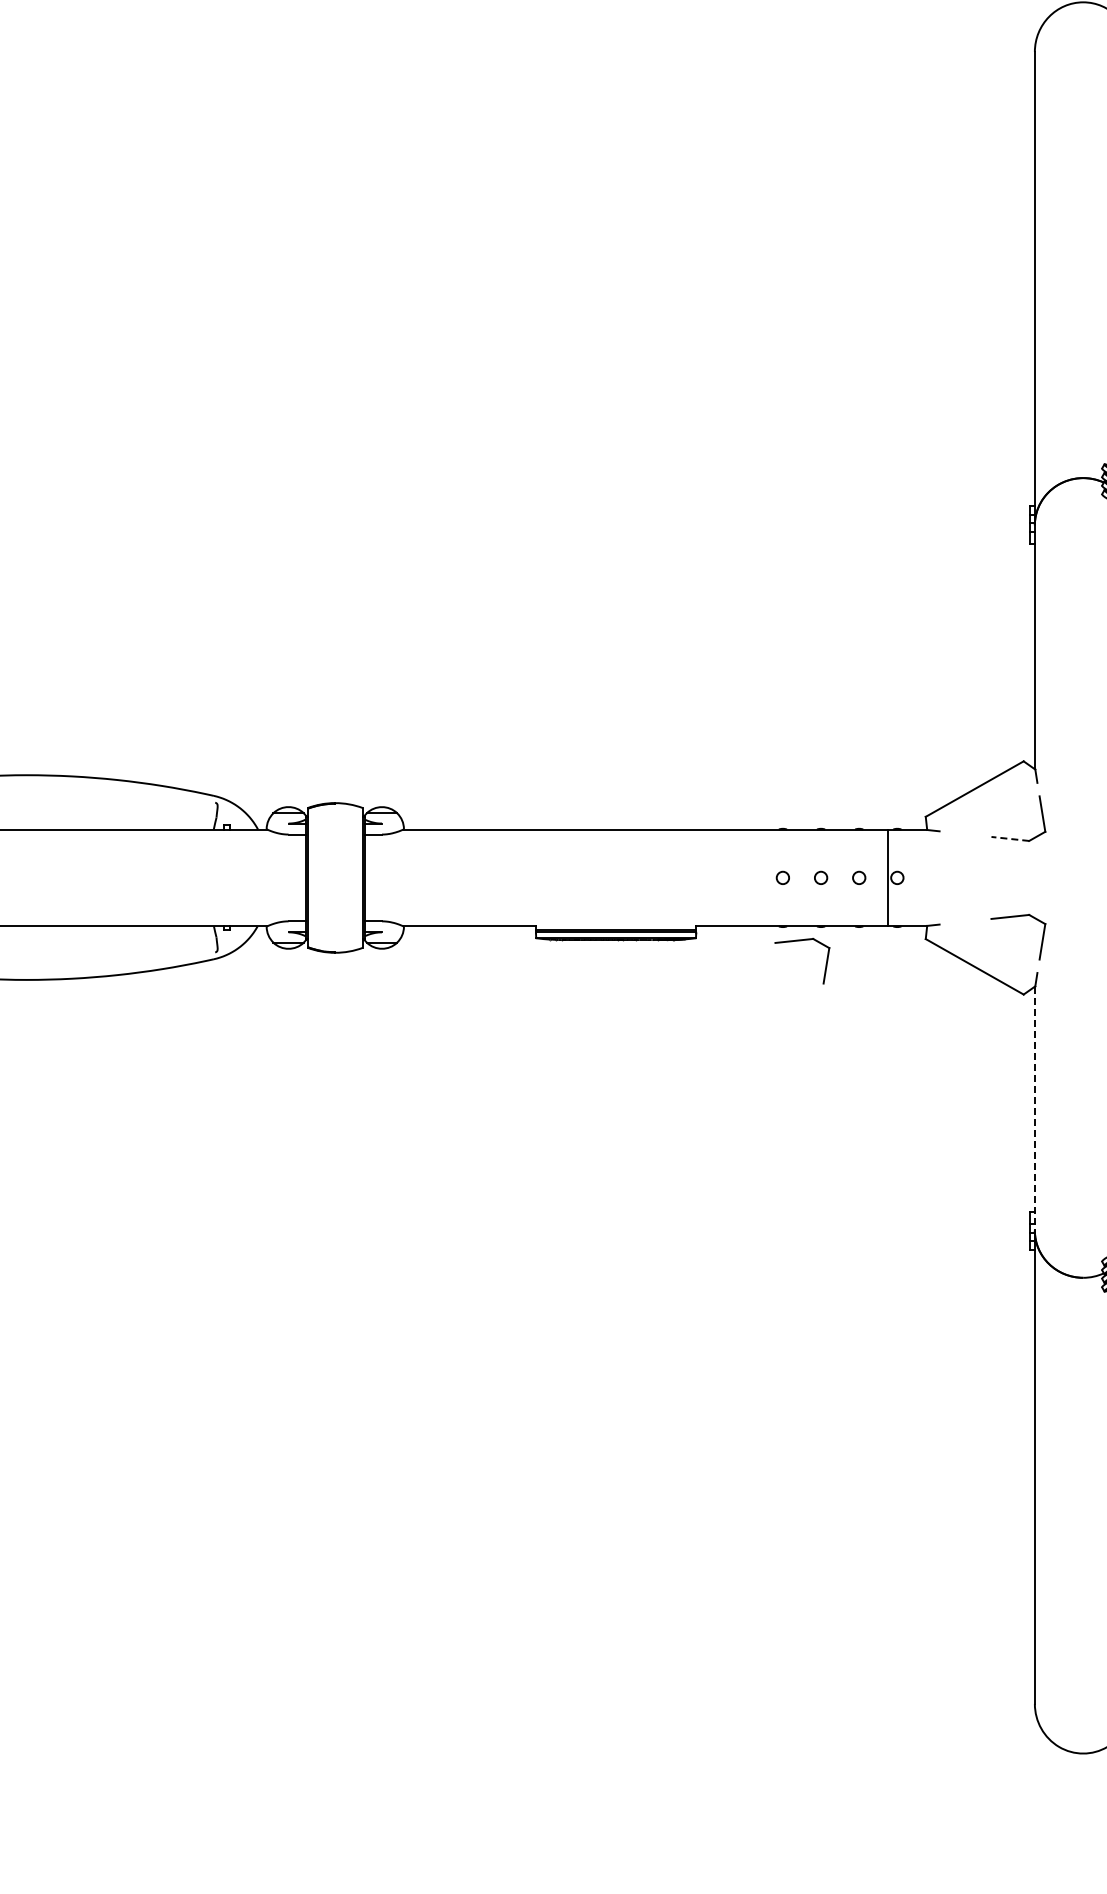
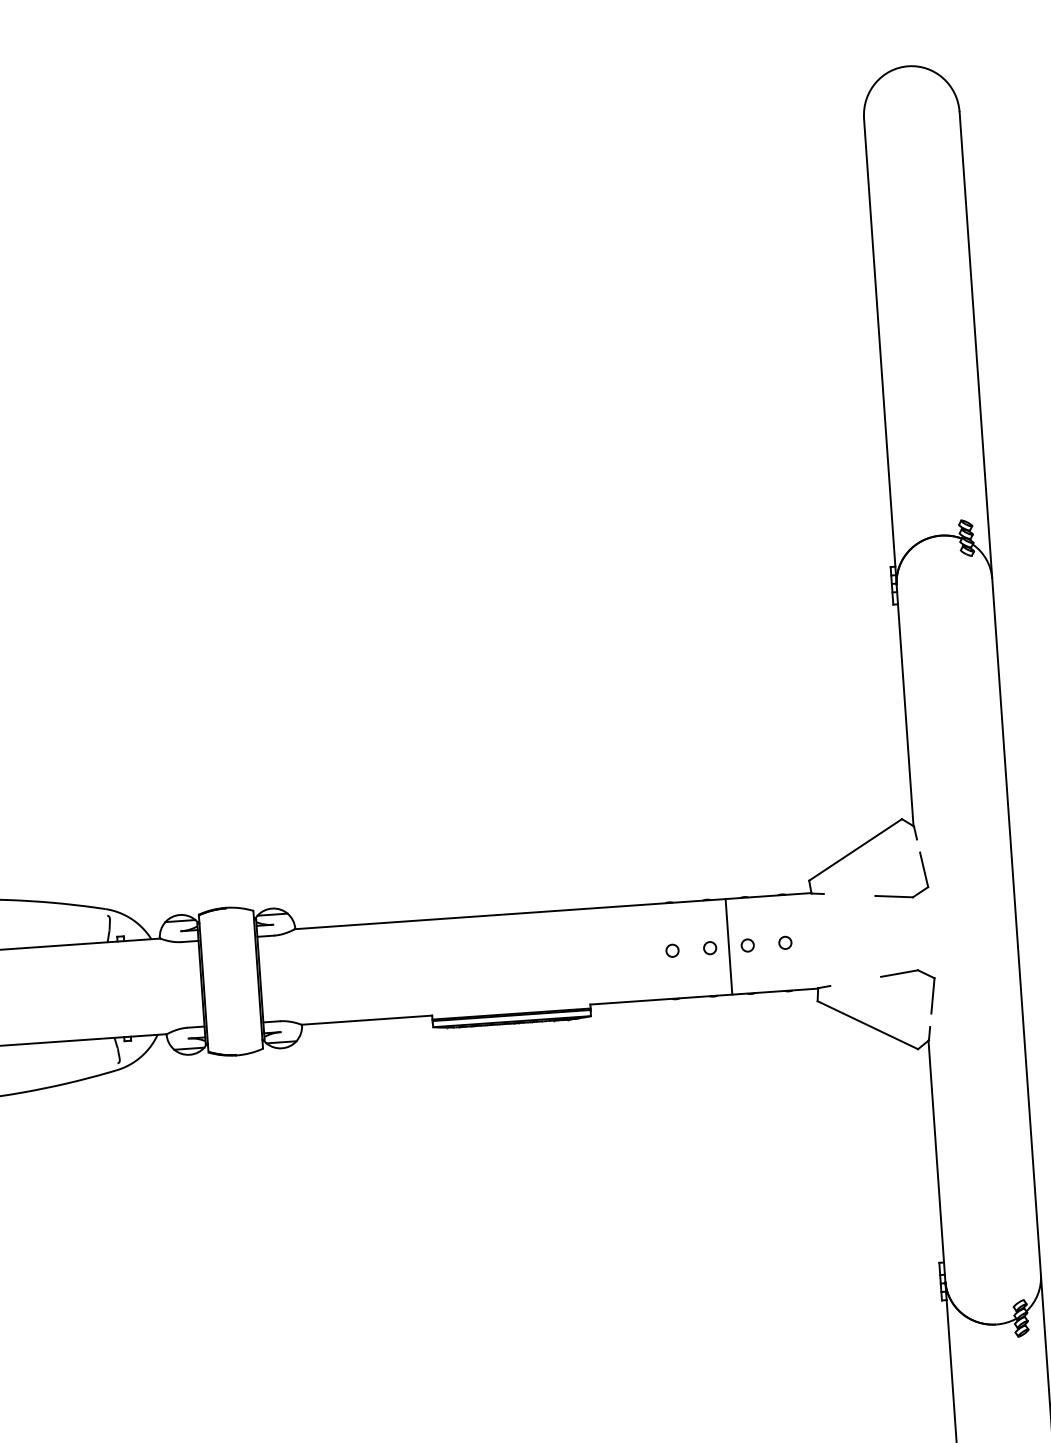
line: (1010, 838) -> (894, 896), dashed -> solid
line: (888, 877) -> (729, 946), moved
part: (801, 941) -> (695, 1012), removed
line: (1034, 1109) -> (936, 1161), dashed -> solid

